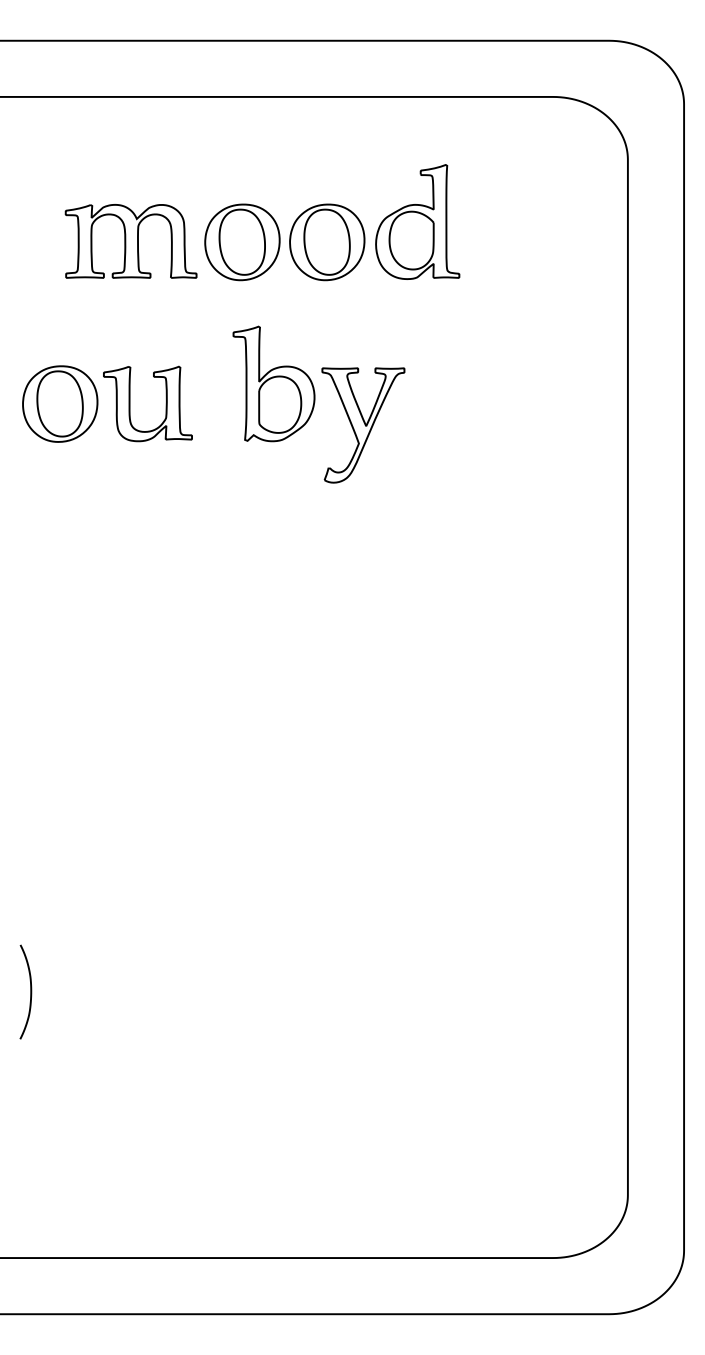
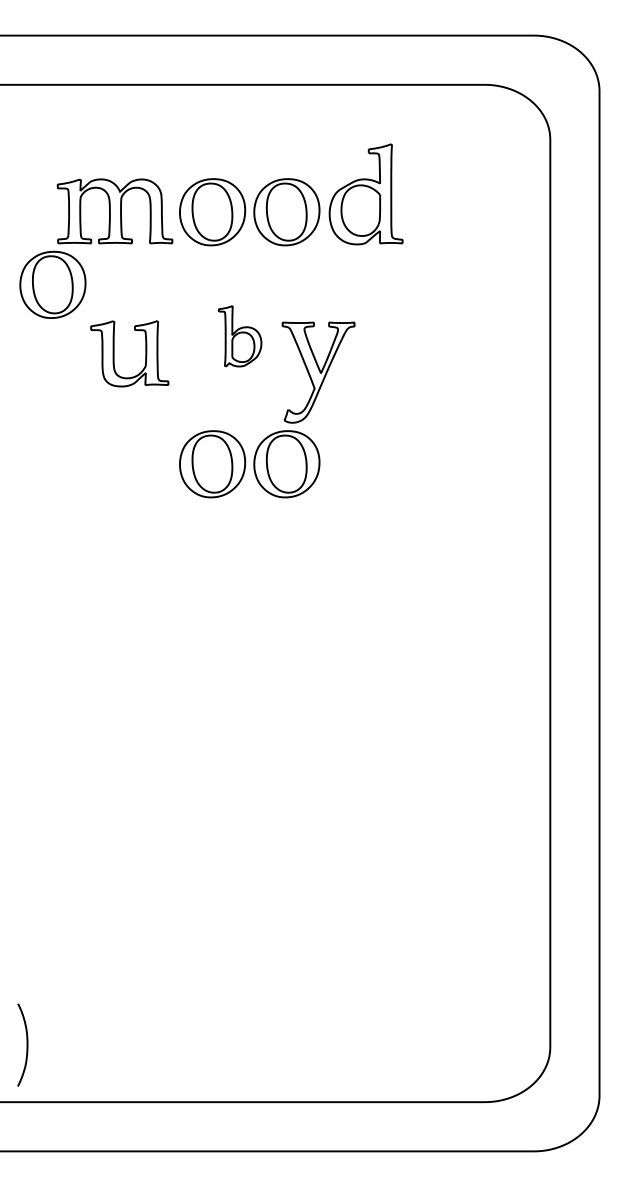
part: (273, 384) -> (239, 336), size x0.6
part: (59, 403) -> (52, 284), moved
part: (284, 530) -> (249, 464), added
curve: (30, 991) -> (26, 1044), moved

